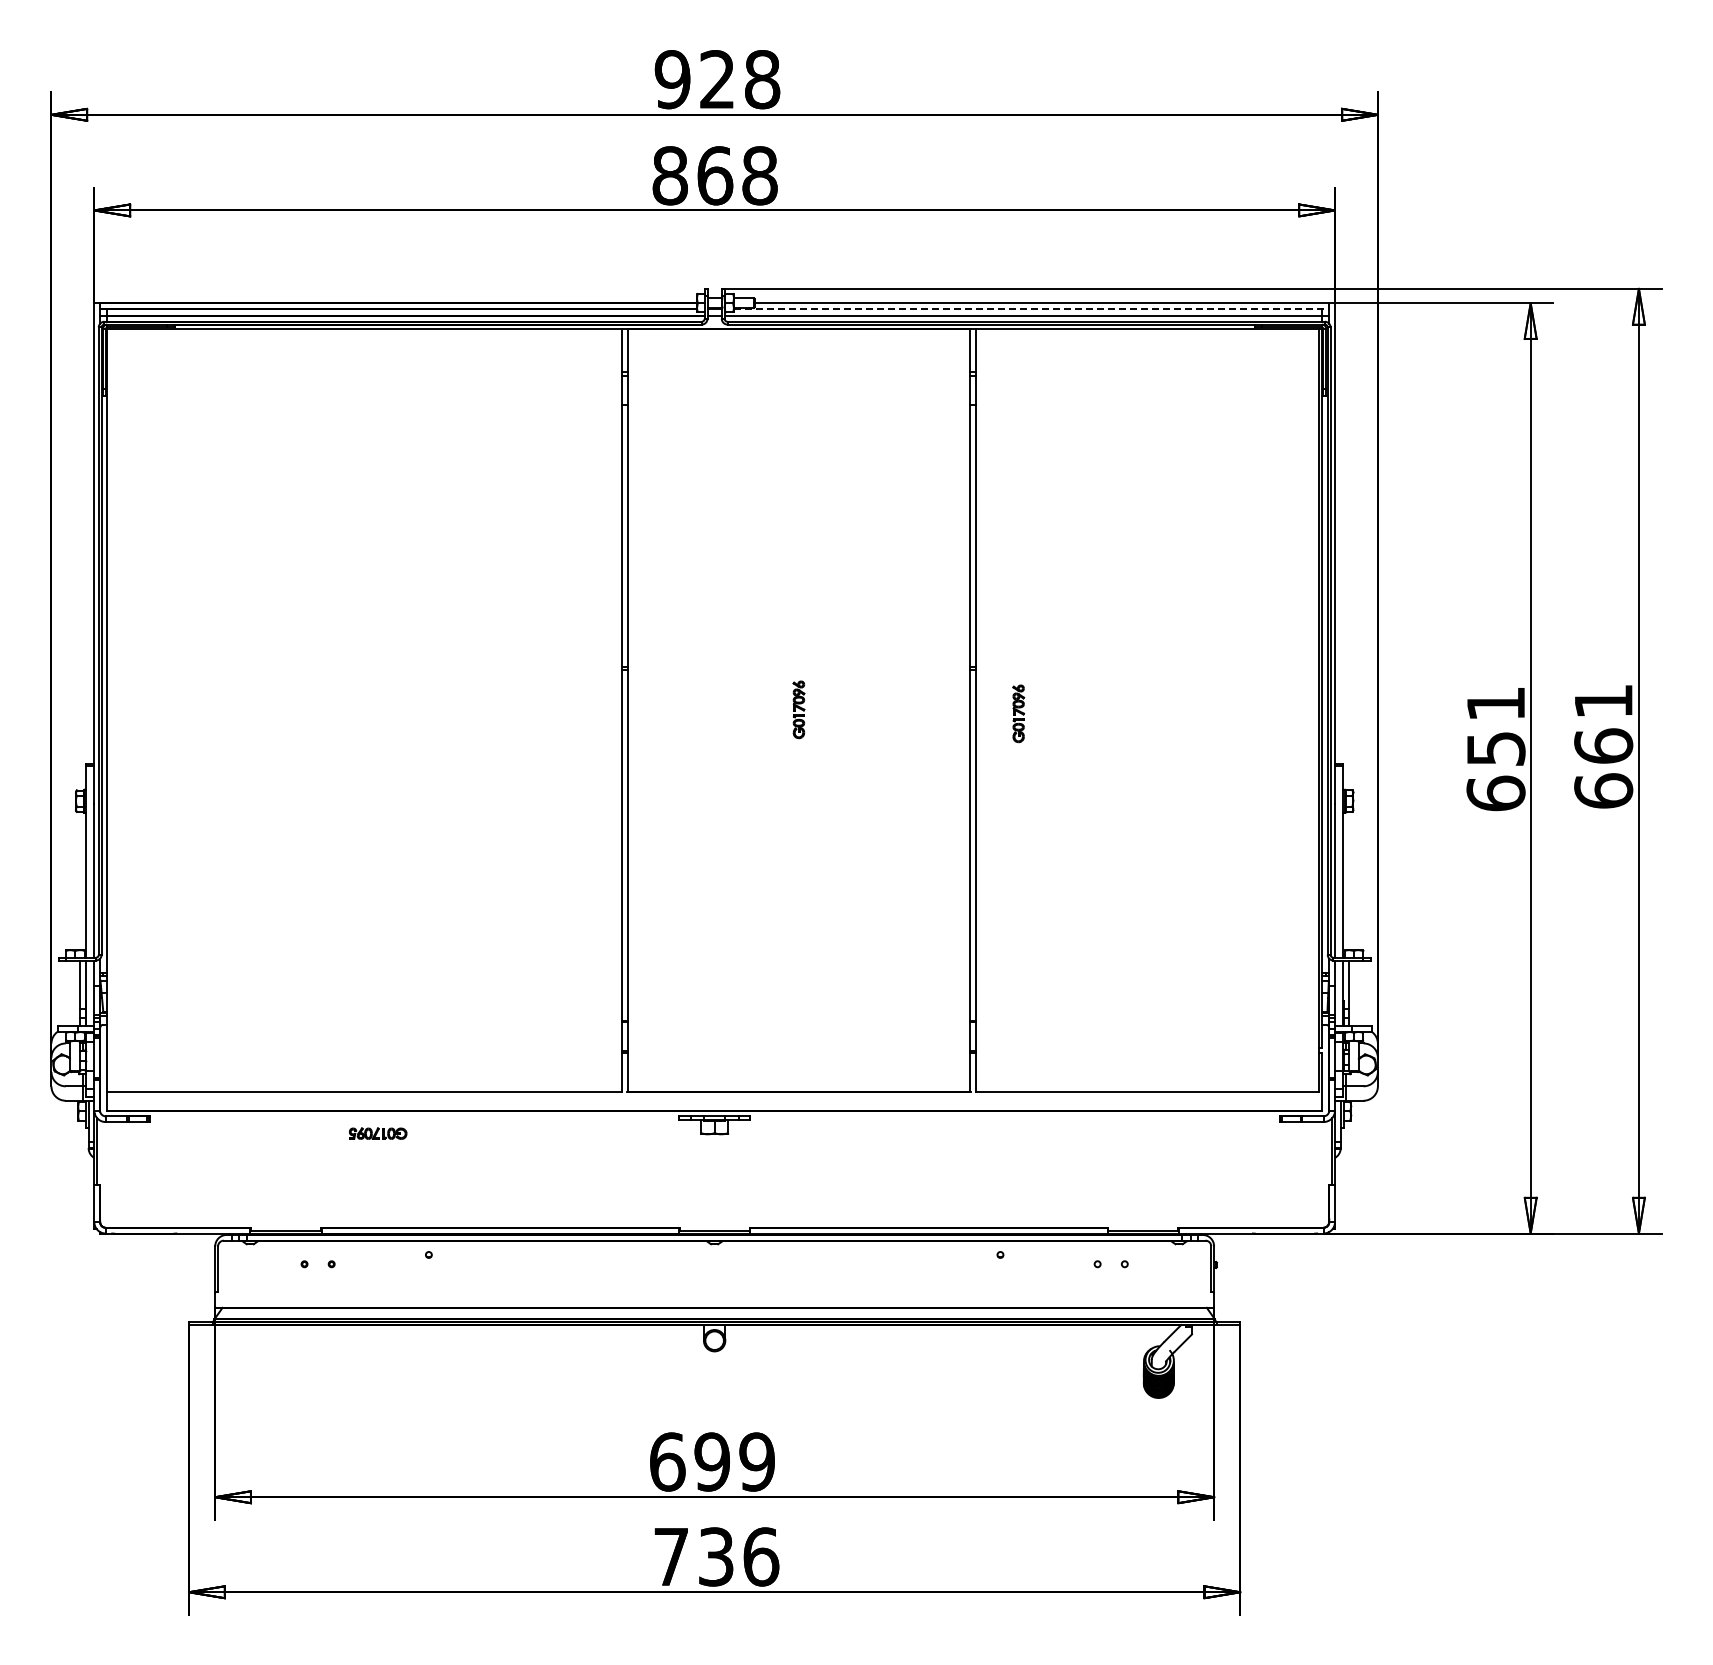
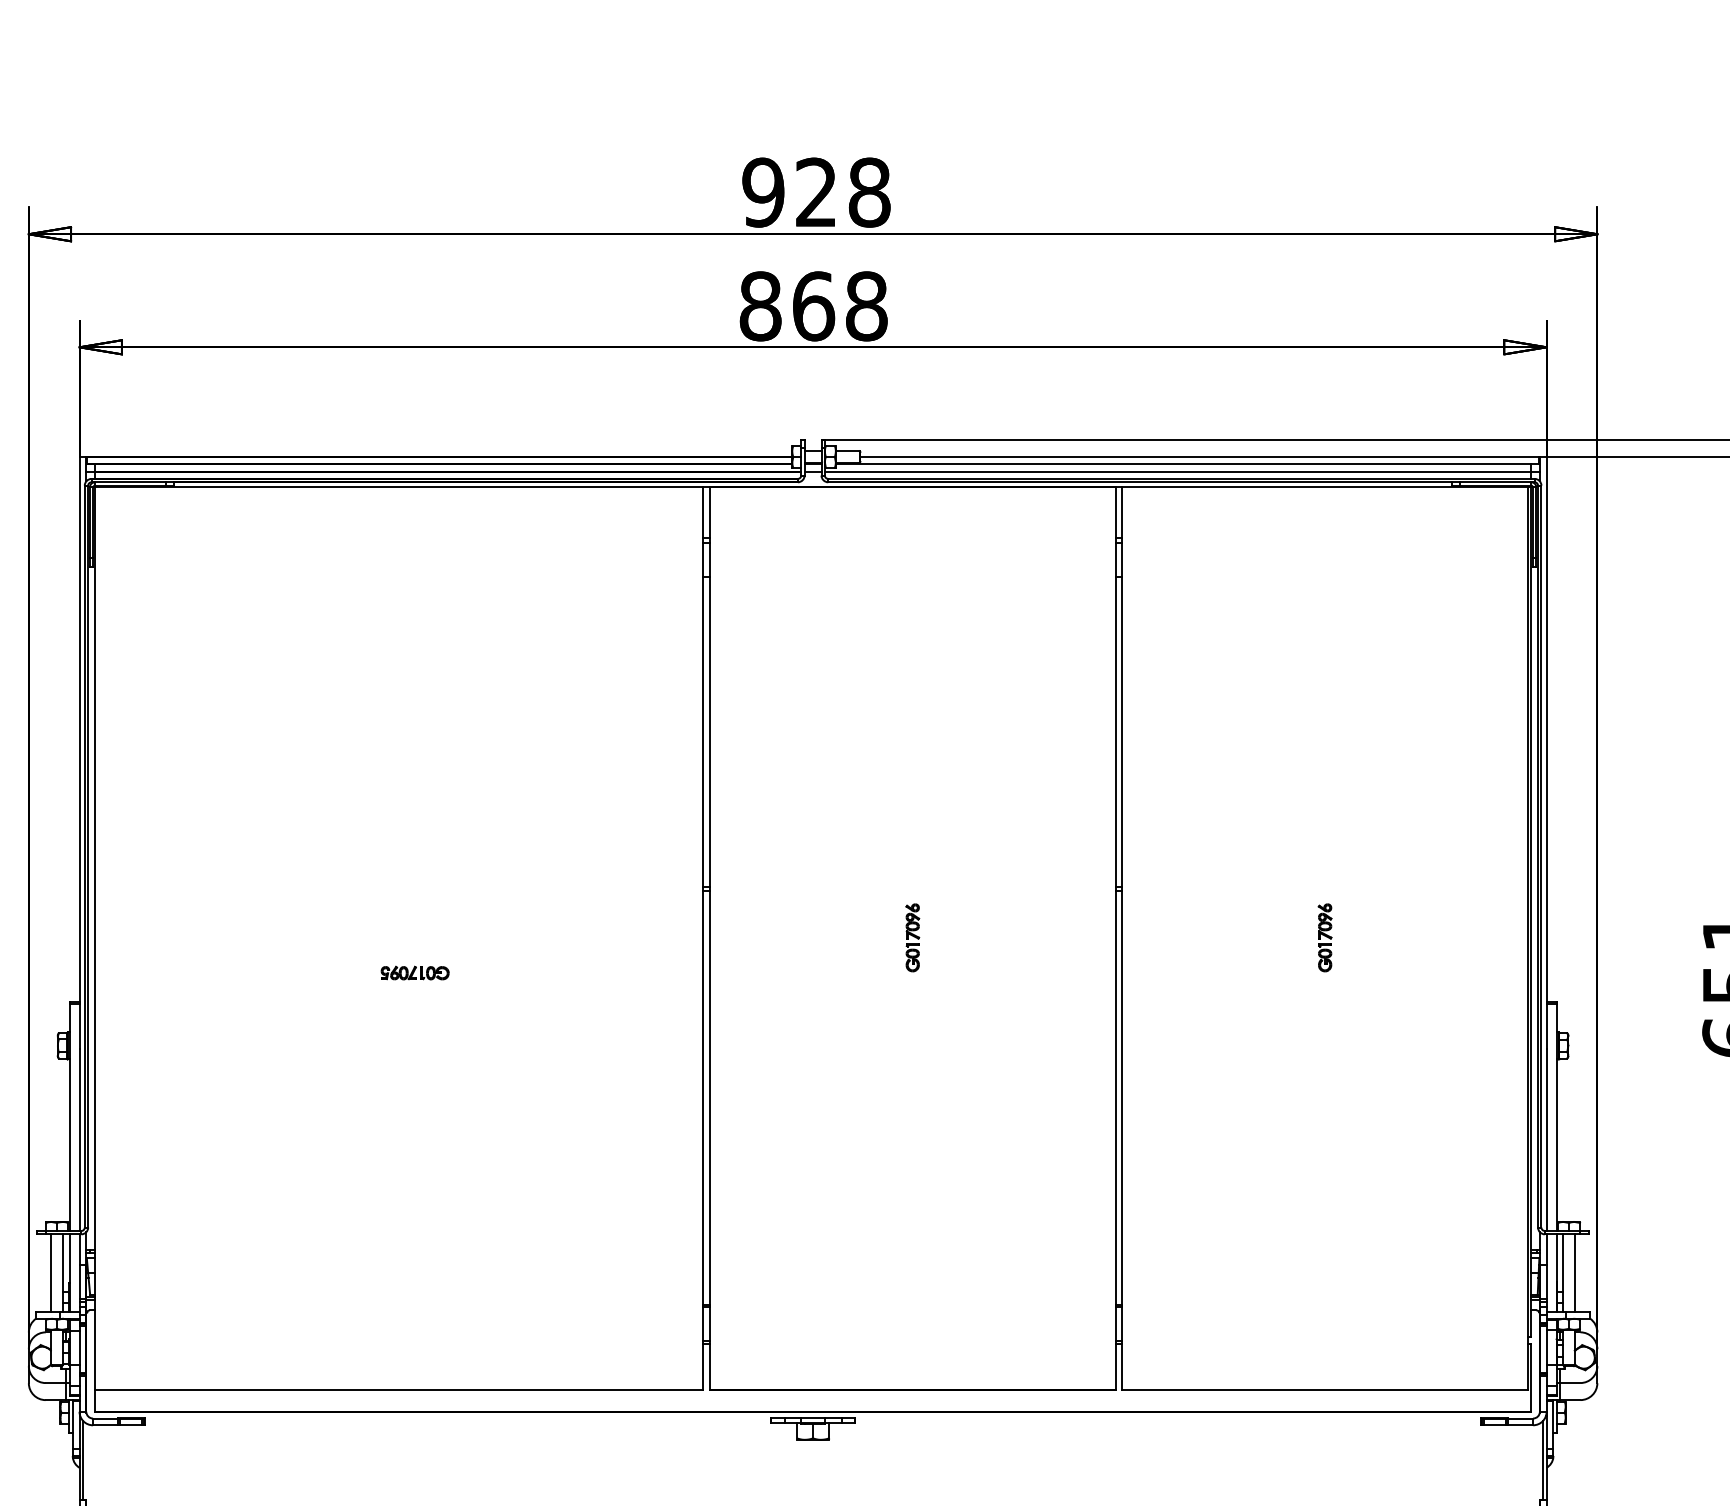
line: (1031, 308) -> (1187, 463), dashed -> solid
part: (1018, 713) -> (1324, 937), moved
line: (70, 993) -> (51, 1273), added
line: (1358, 993) -> (1574, 1273), added
part: (378, 1133) -> (415, 972), moved

